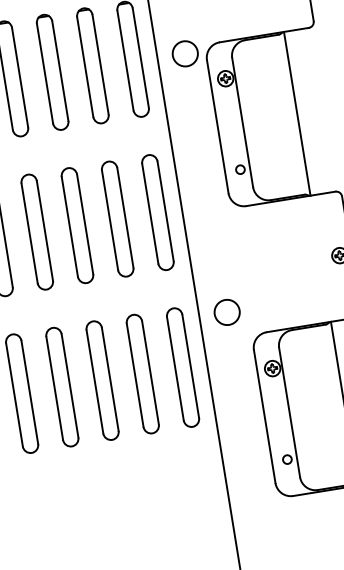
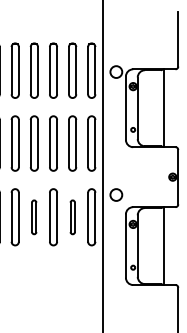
part: (142, 374) -> (72, 217), size x0.6
part: (60, 387) -> (33, 217), size x0.6

